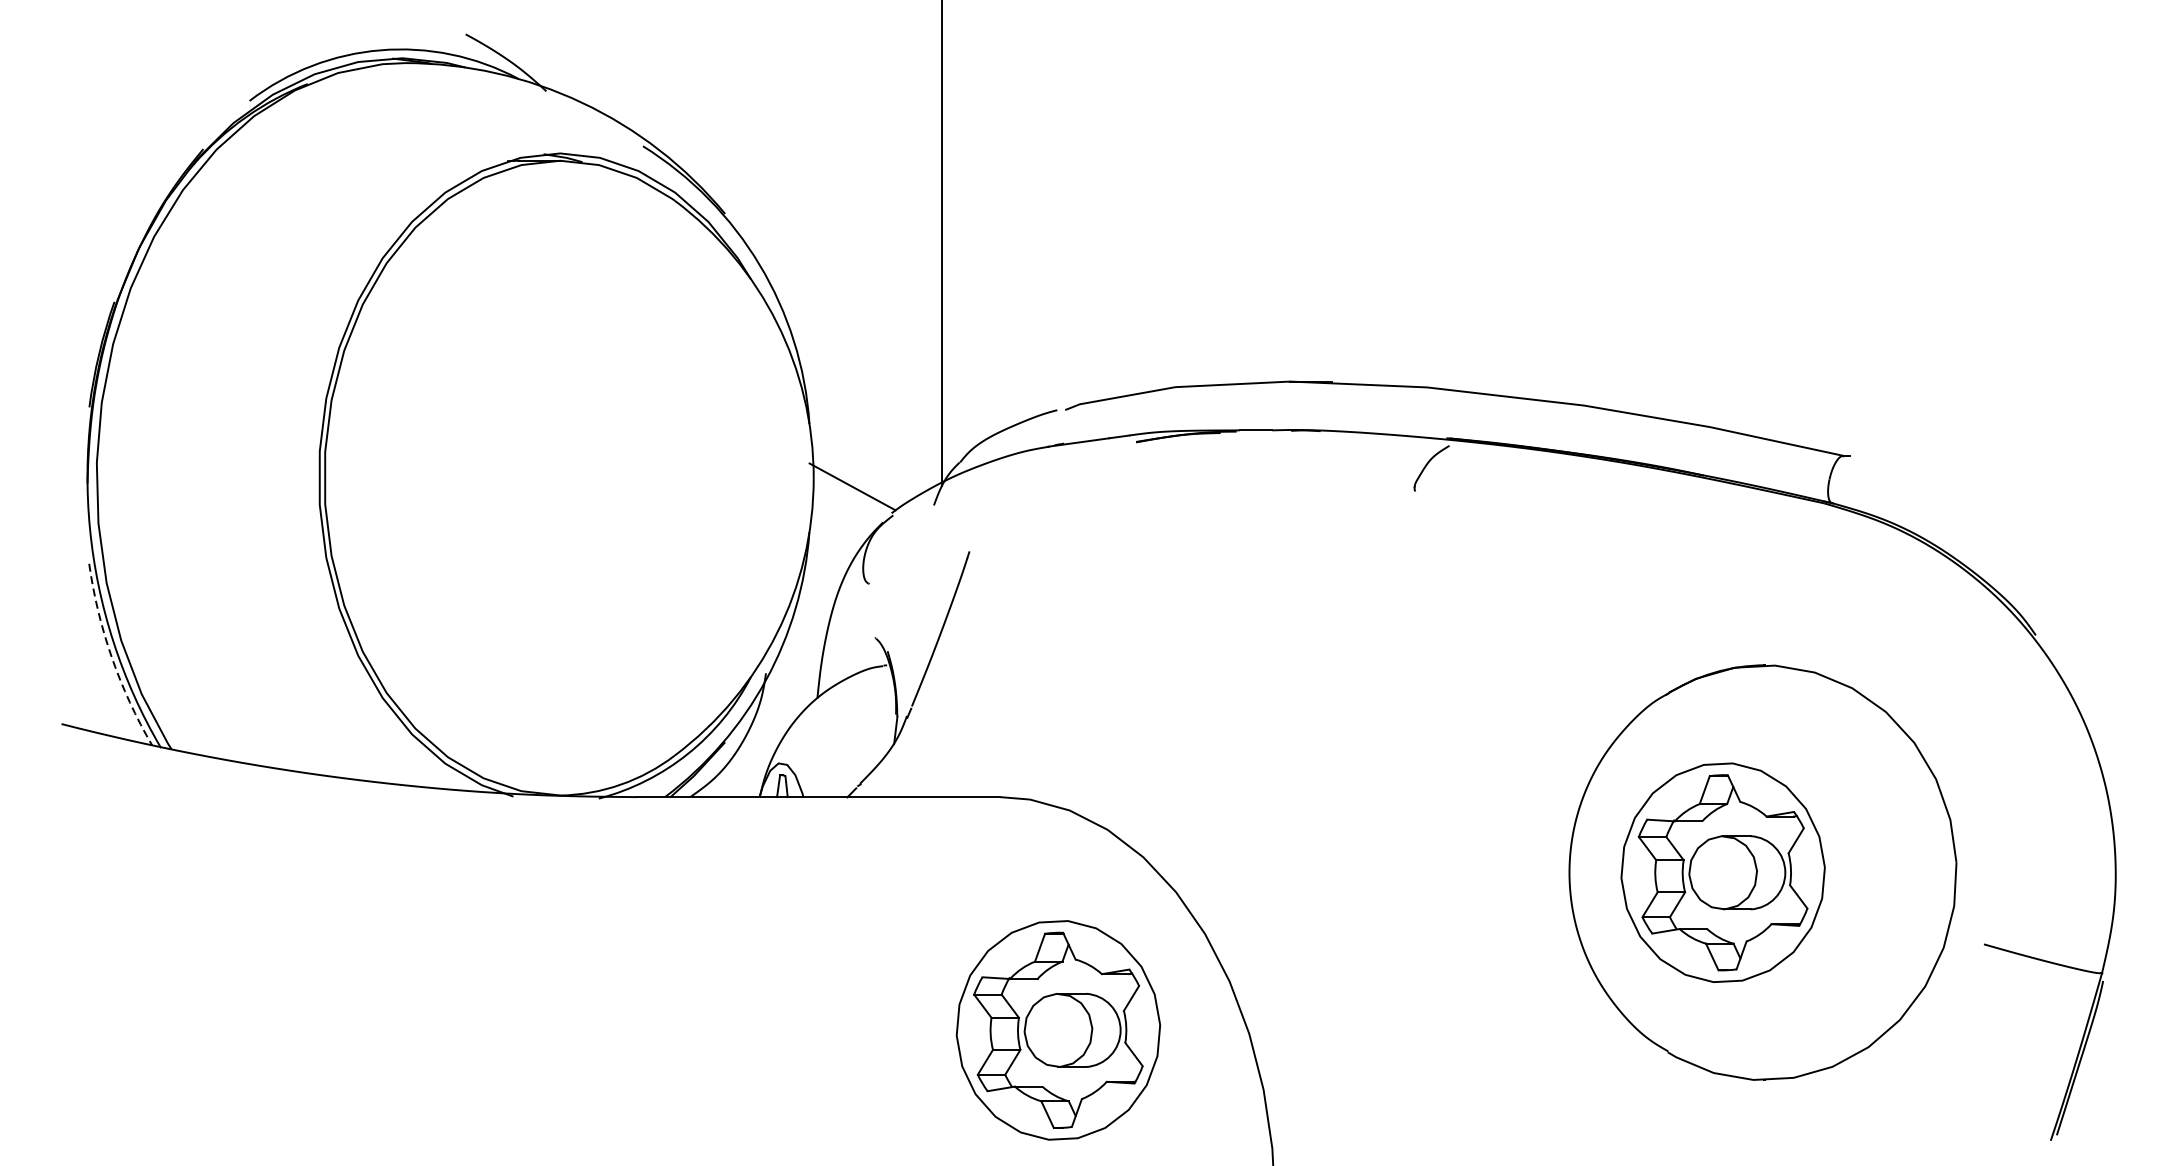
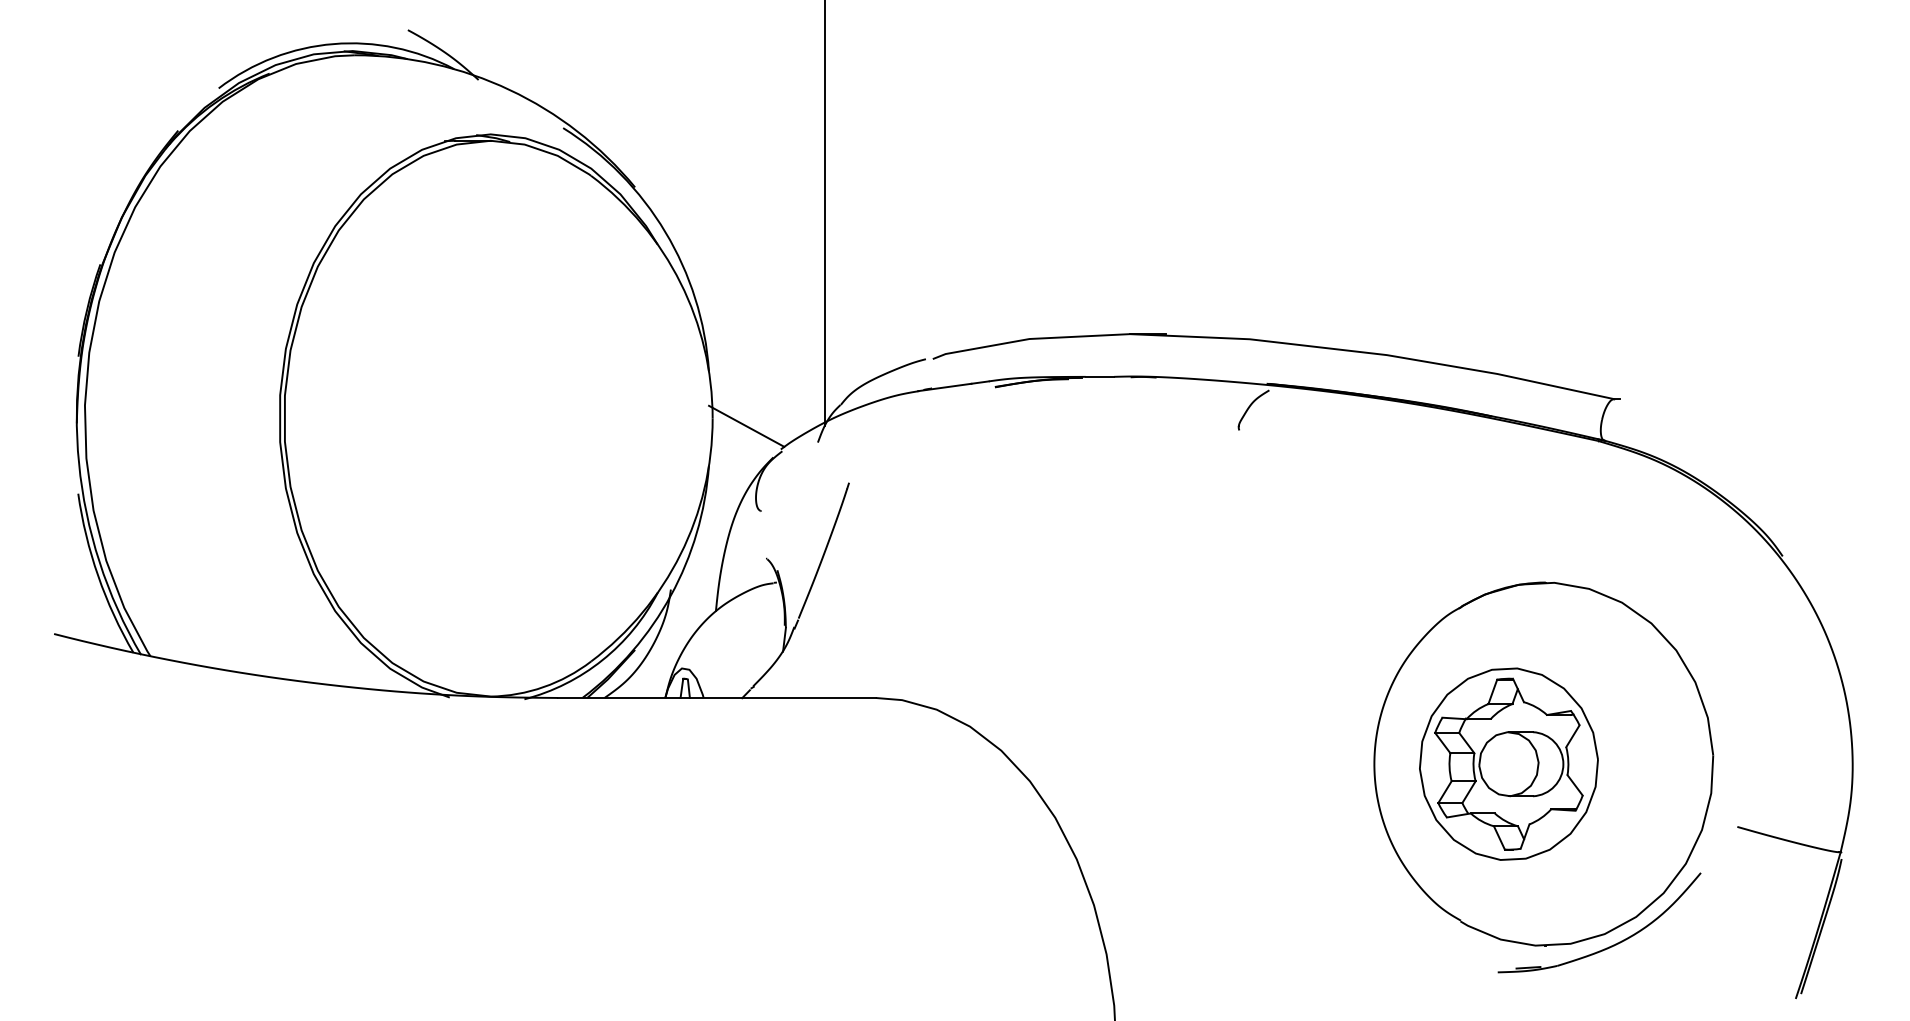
arc: (112, 657) -> (98, 575), dashed -> solid
part: (1057, 1029) -> (926, 901), removed
part: (1840, 1079) -> (1611, 945), added

